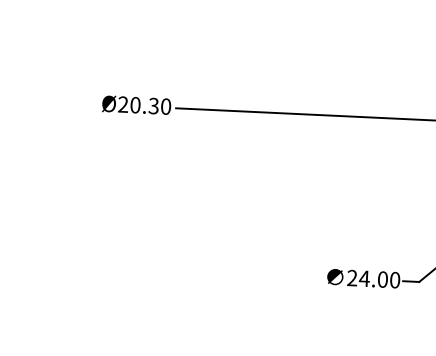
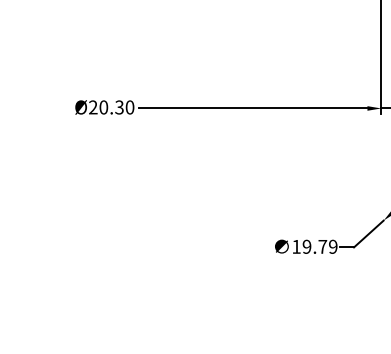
text: (373, 278) -> (314, 246), 24.00 -> 19.79

